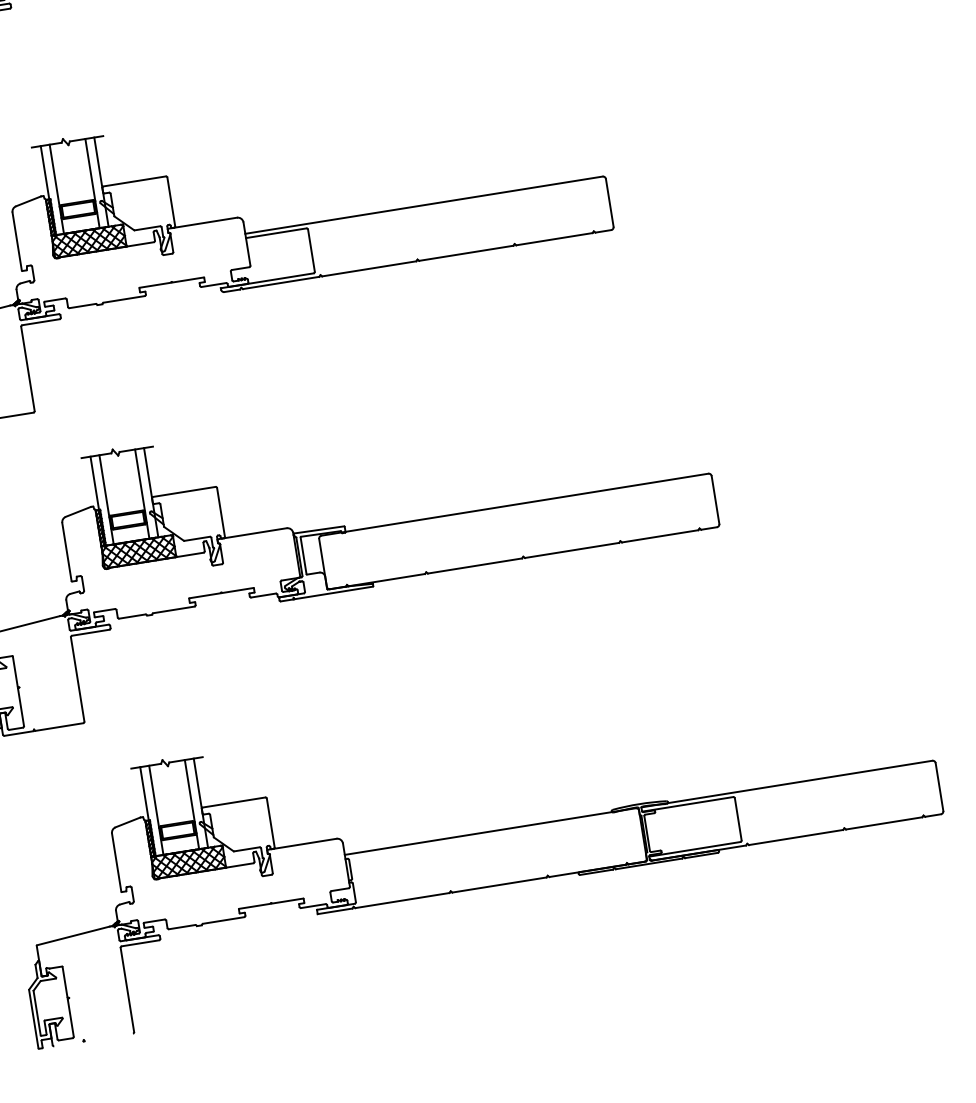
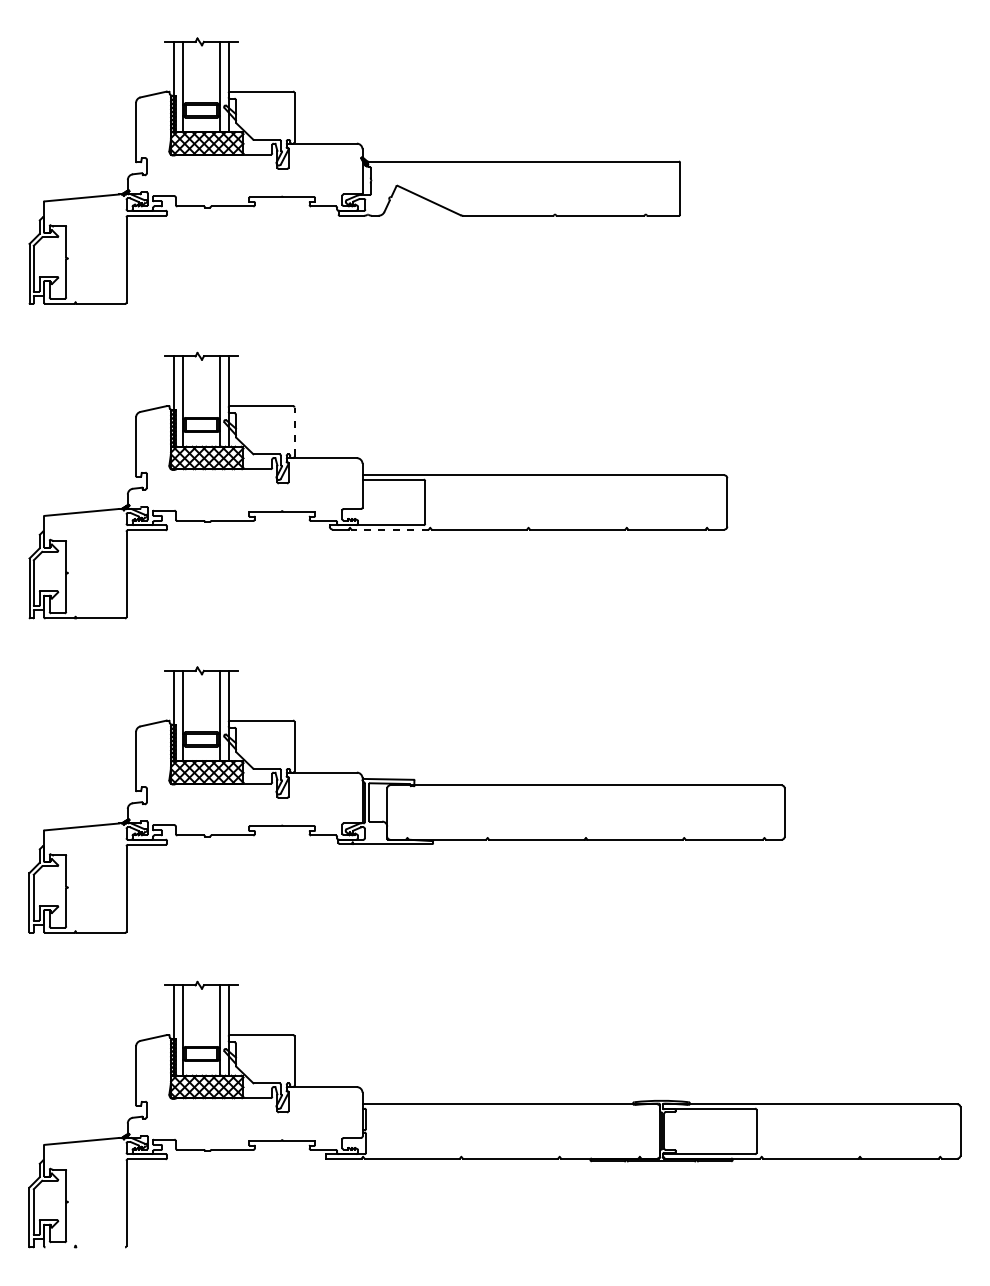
line: (171, 202) -> (294, 432), solid -> dashed
line: (281, 282) -> (390, 529), solid -> dashed

